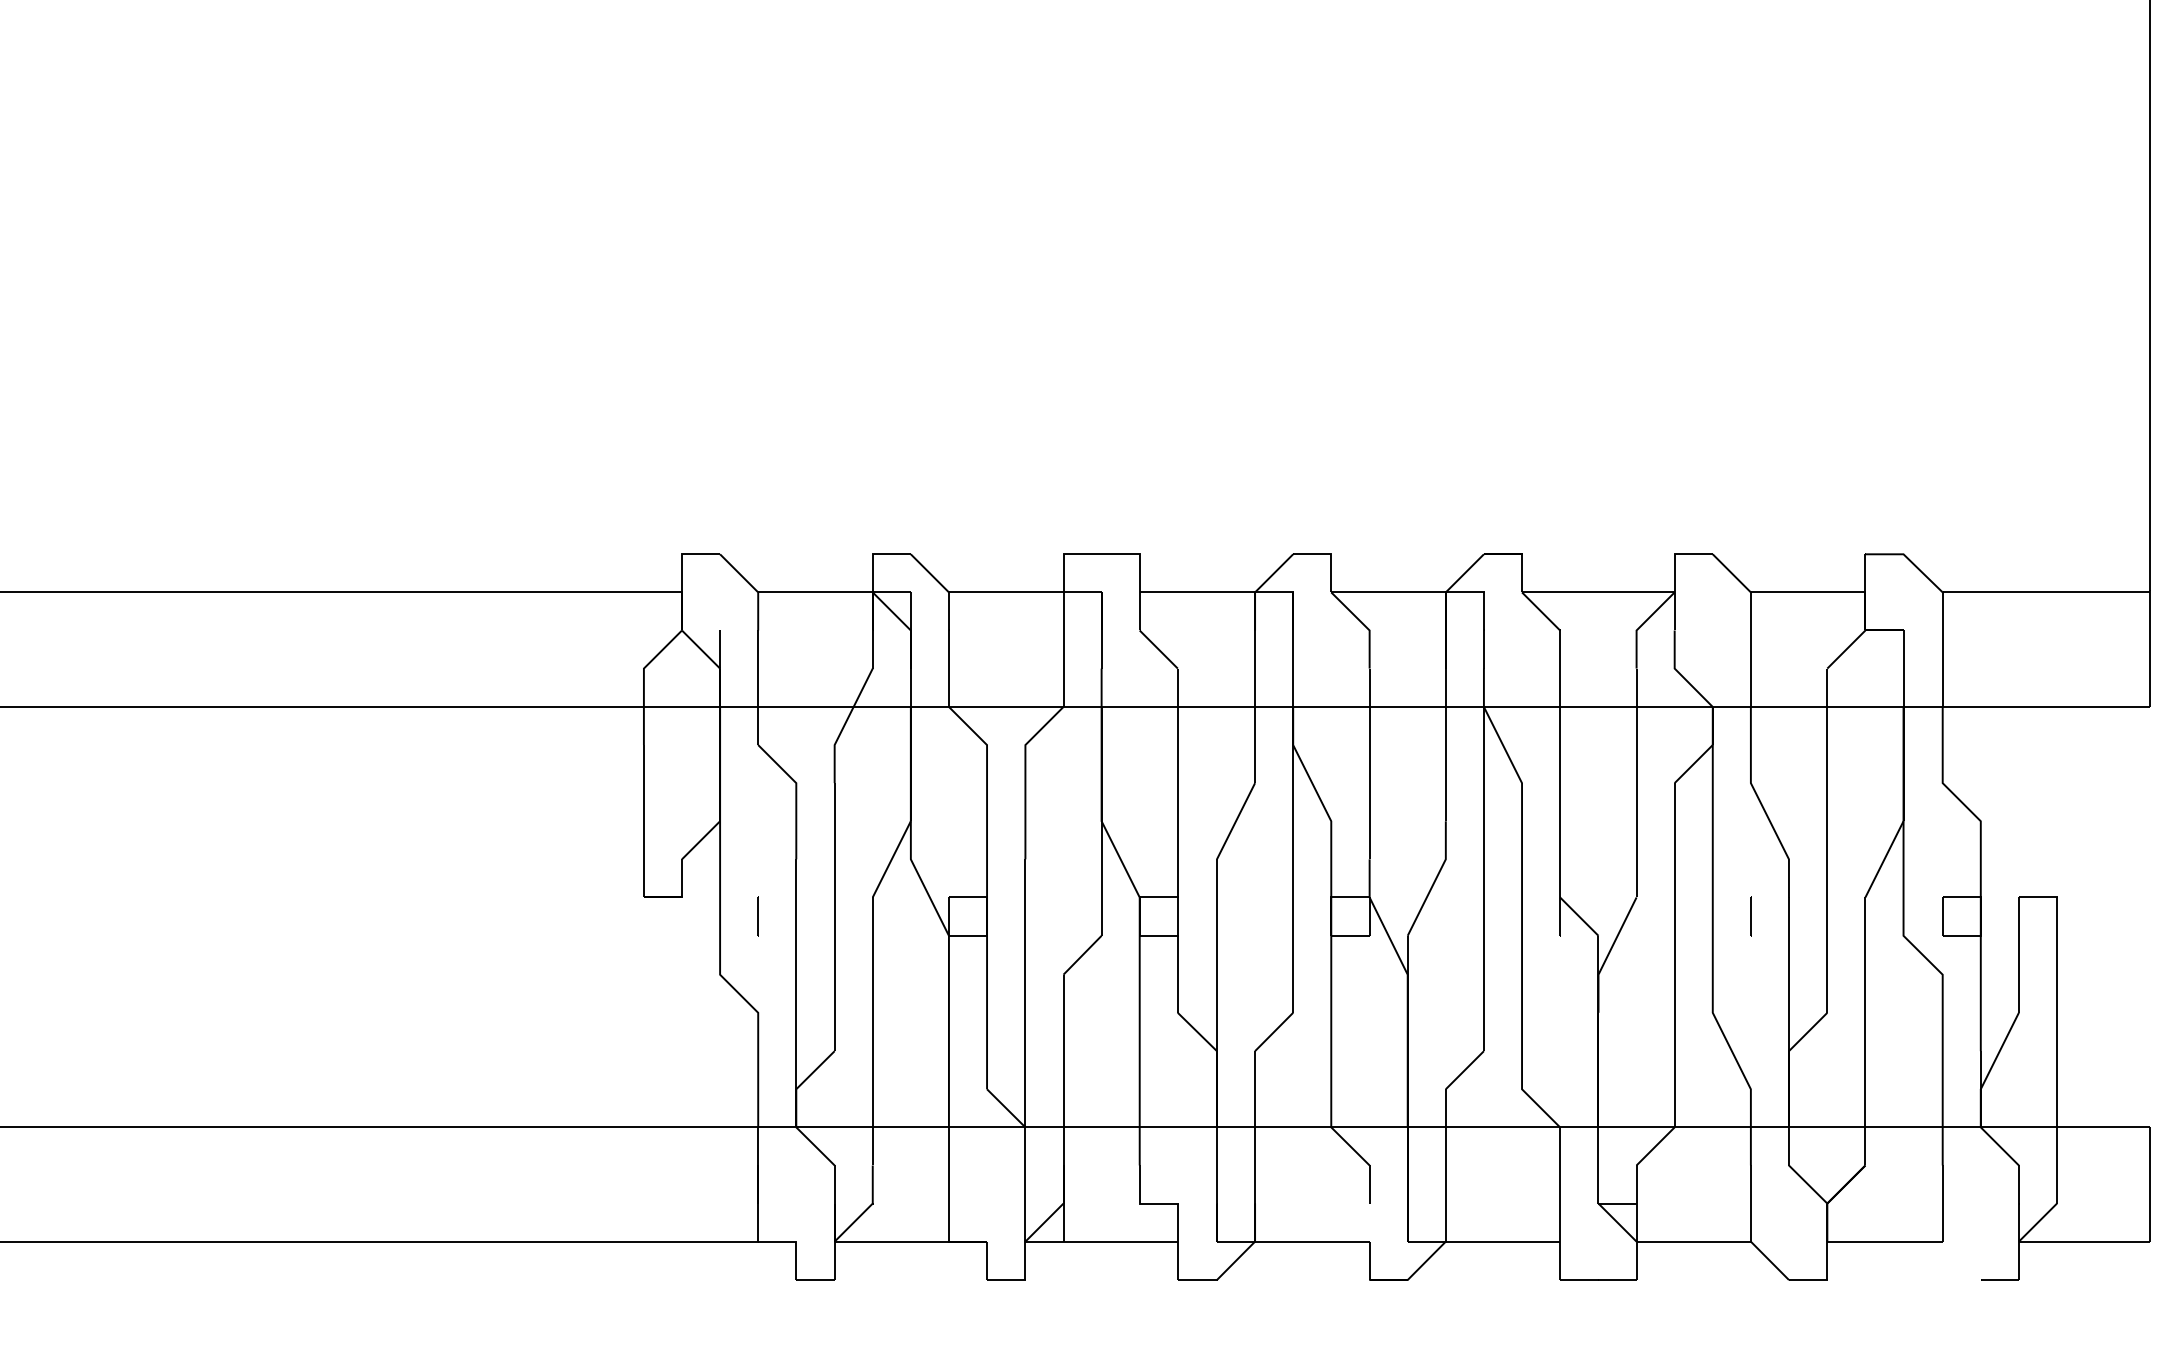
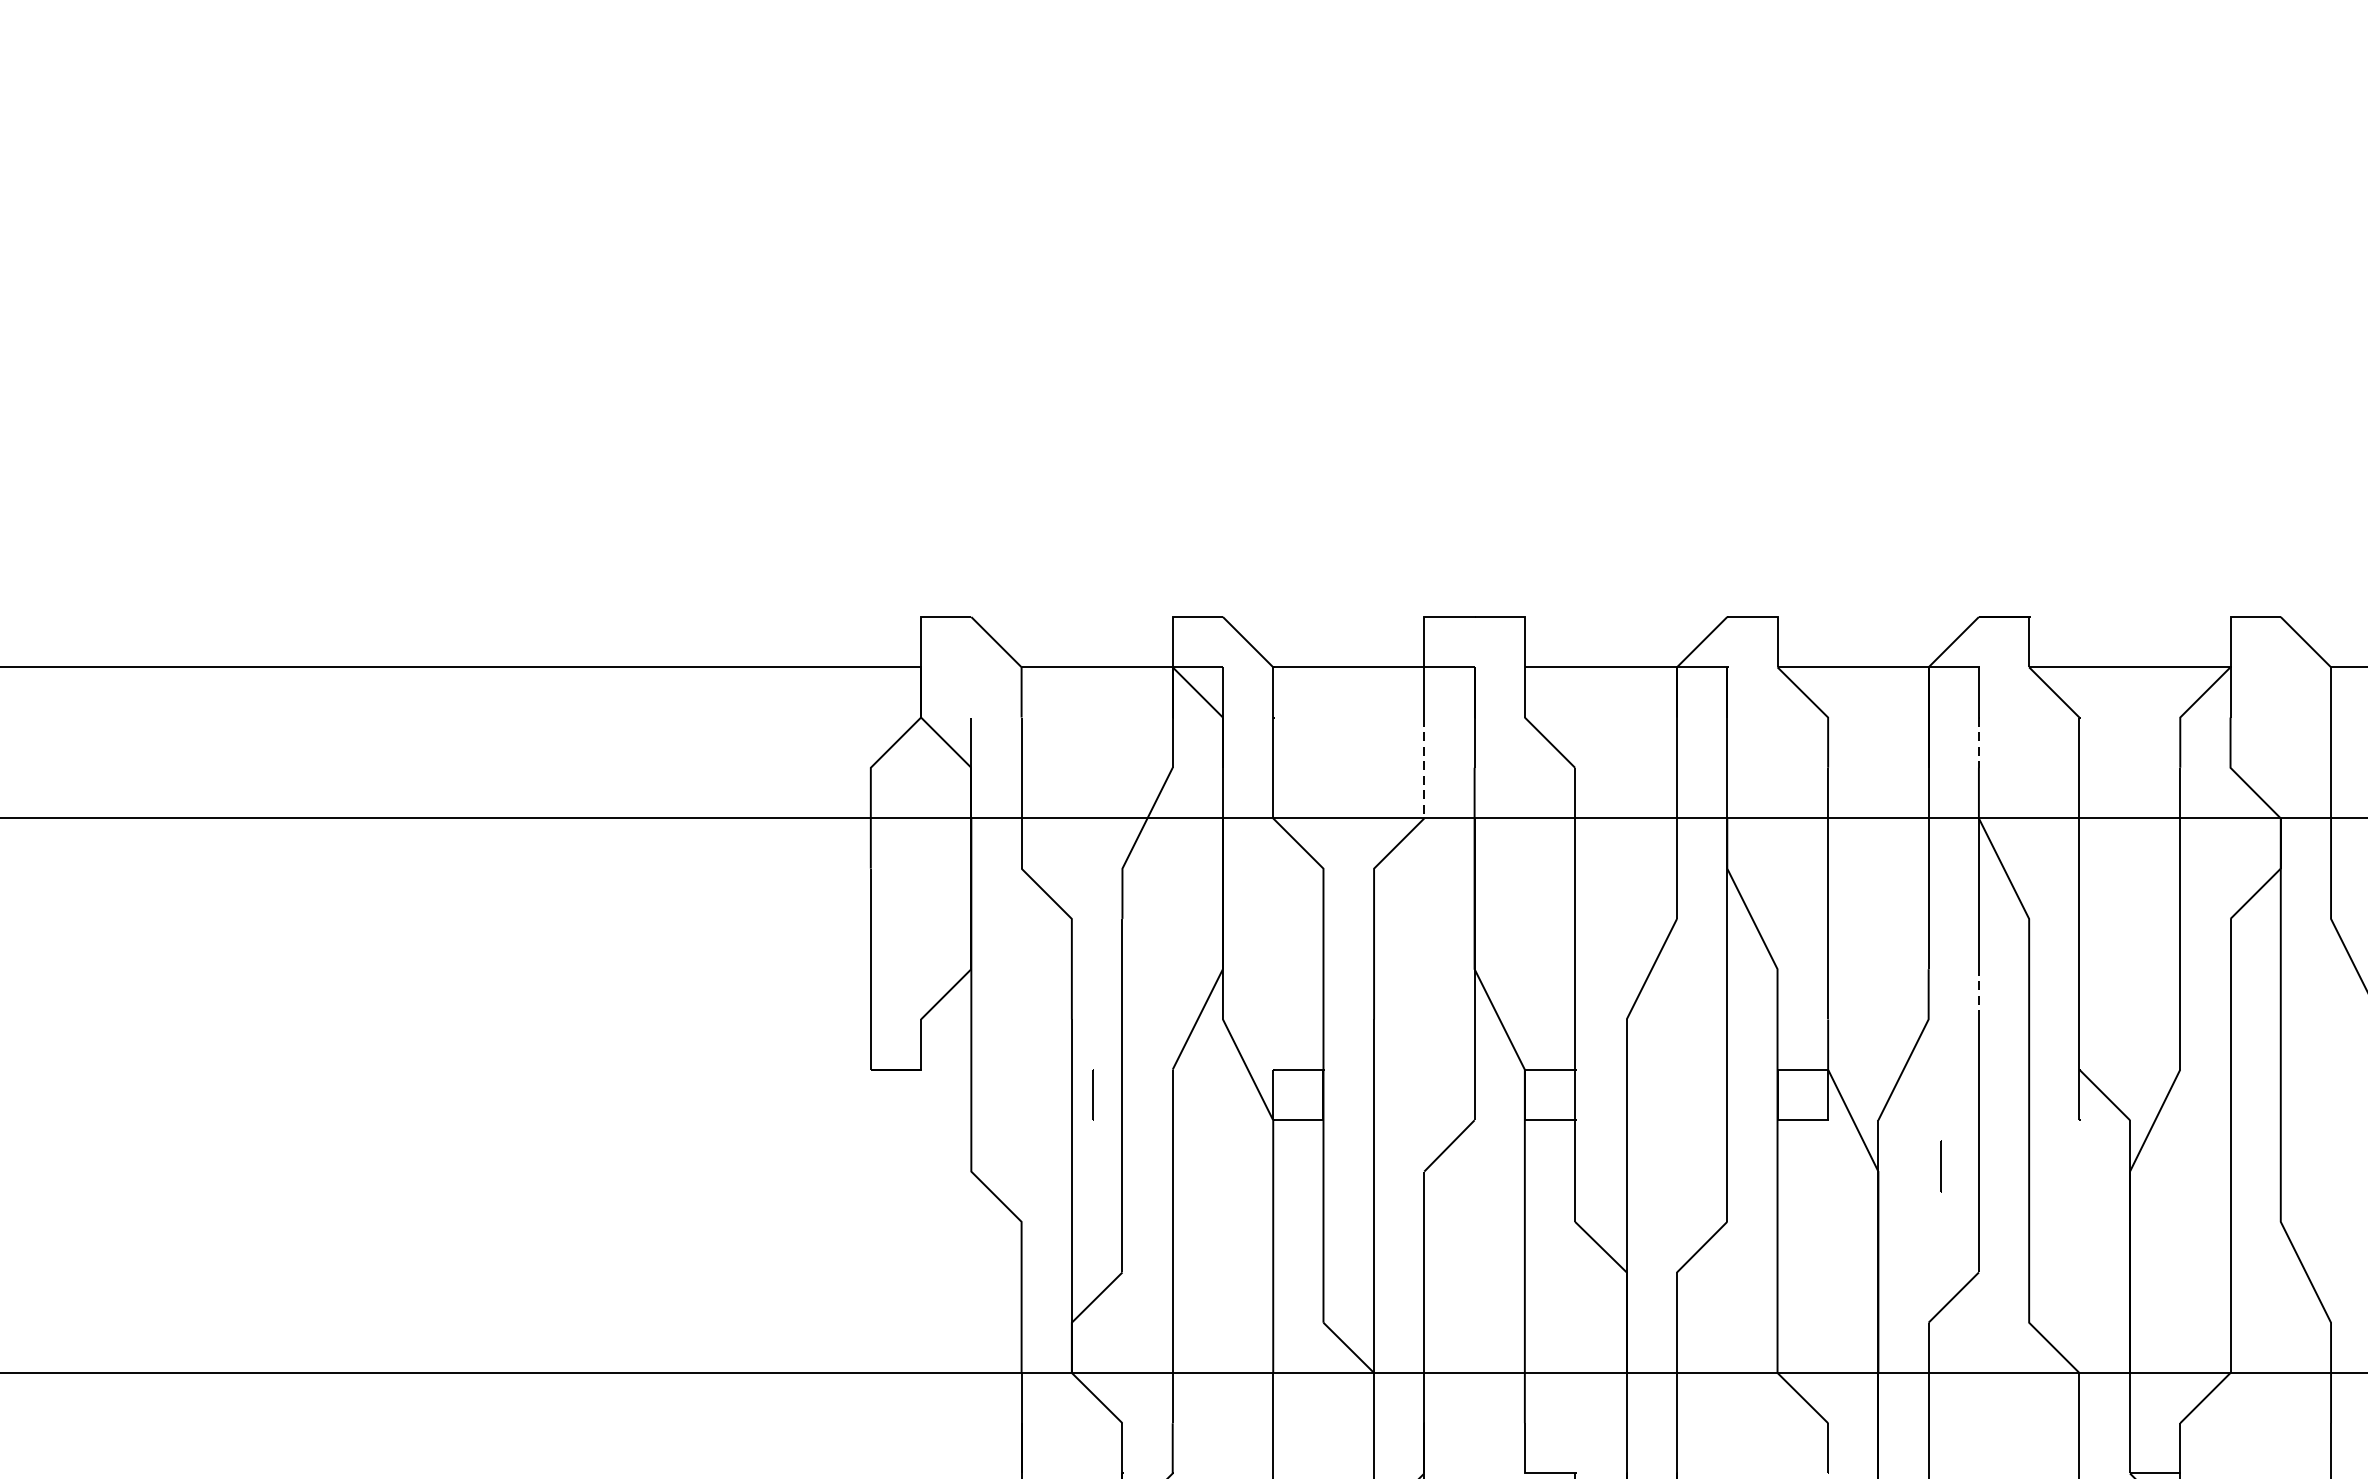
line: (1483, 650) -> (1978, 743), solid -> dashed
line: (1063, 668) -> (1424, 767), solid -> dashed
line: (1483, 839) -> (1978, 993), solid -> dashed
line: (757, 916) -> (1091, 1094), moved
line: (1750, 916) -> (1940, 1166), moved

